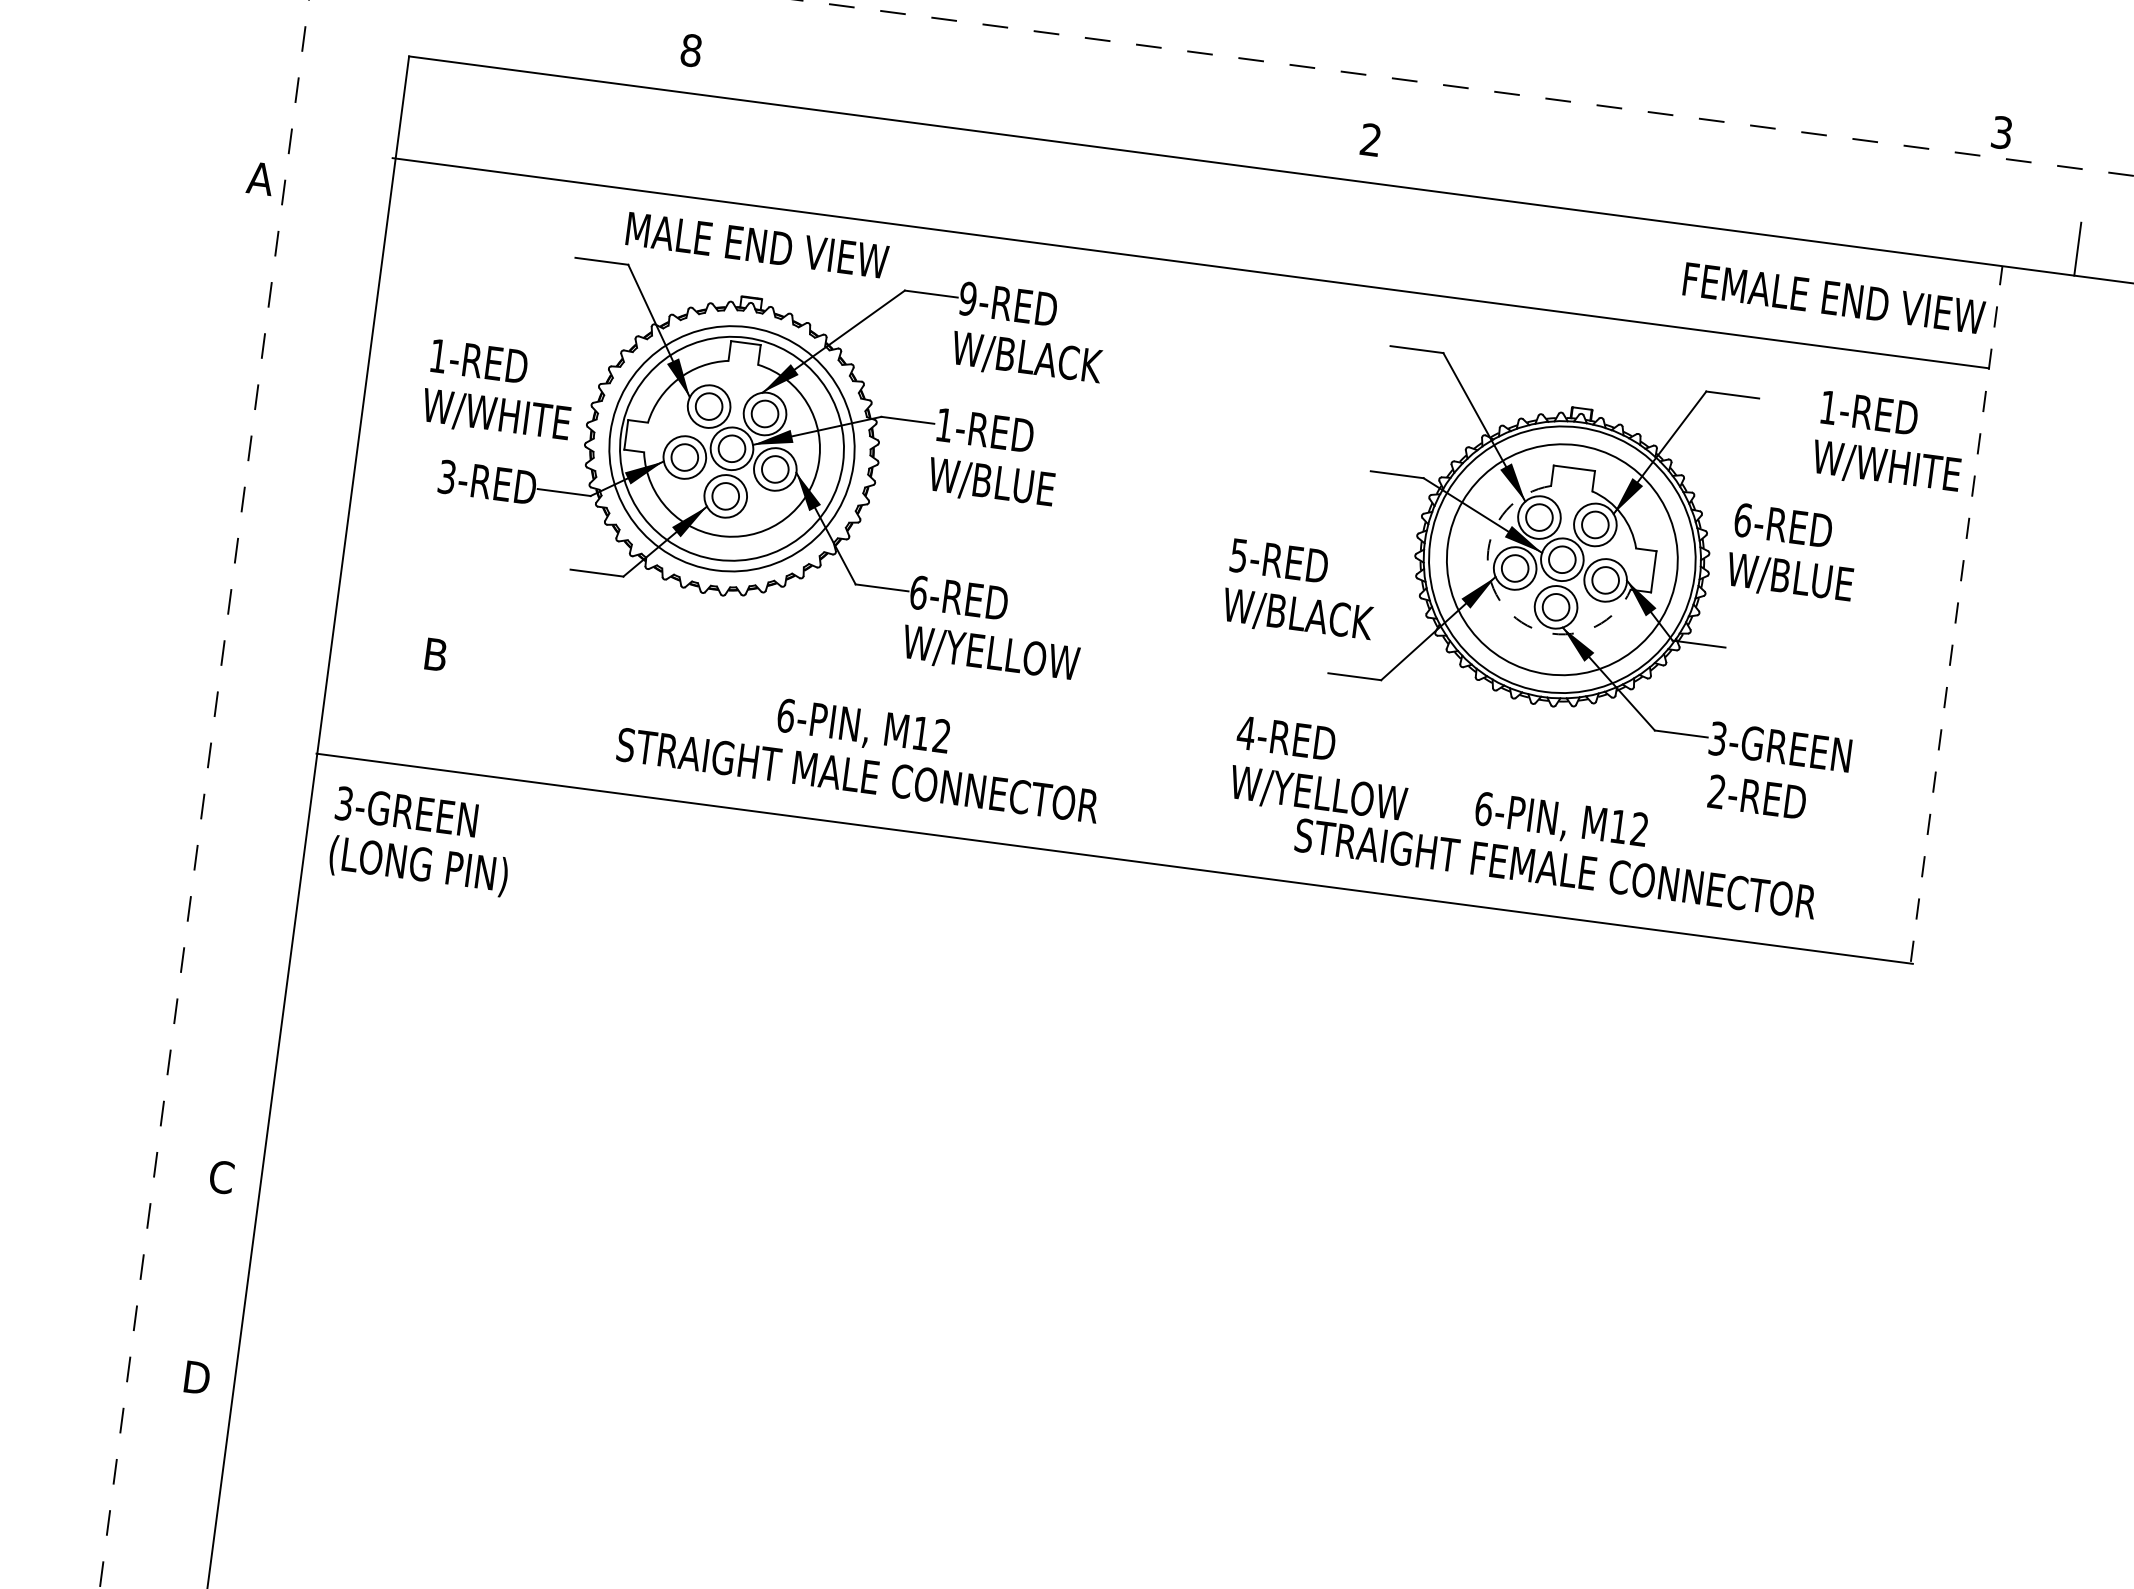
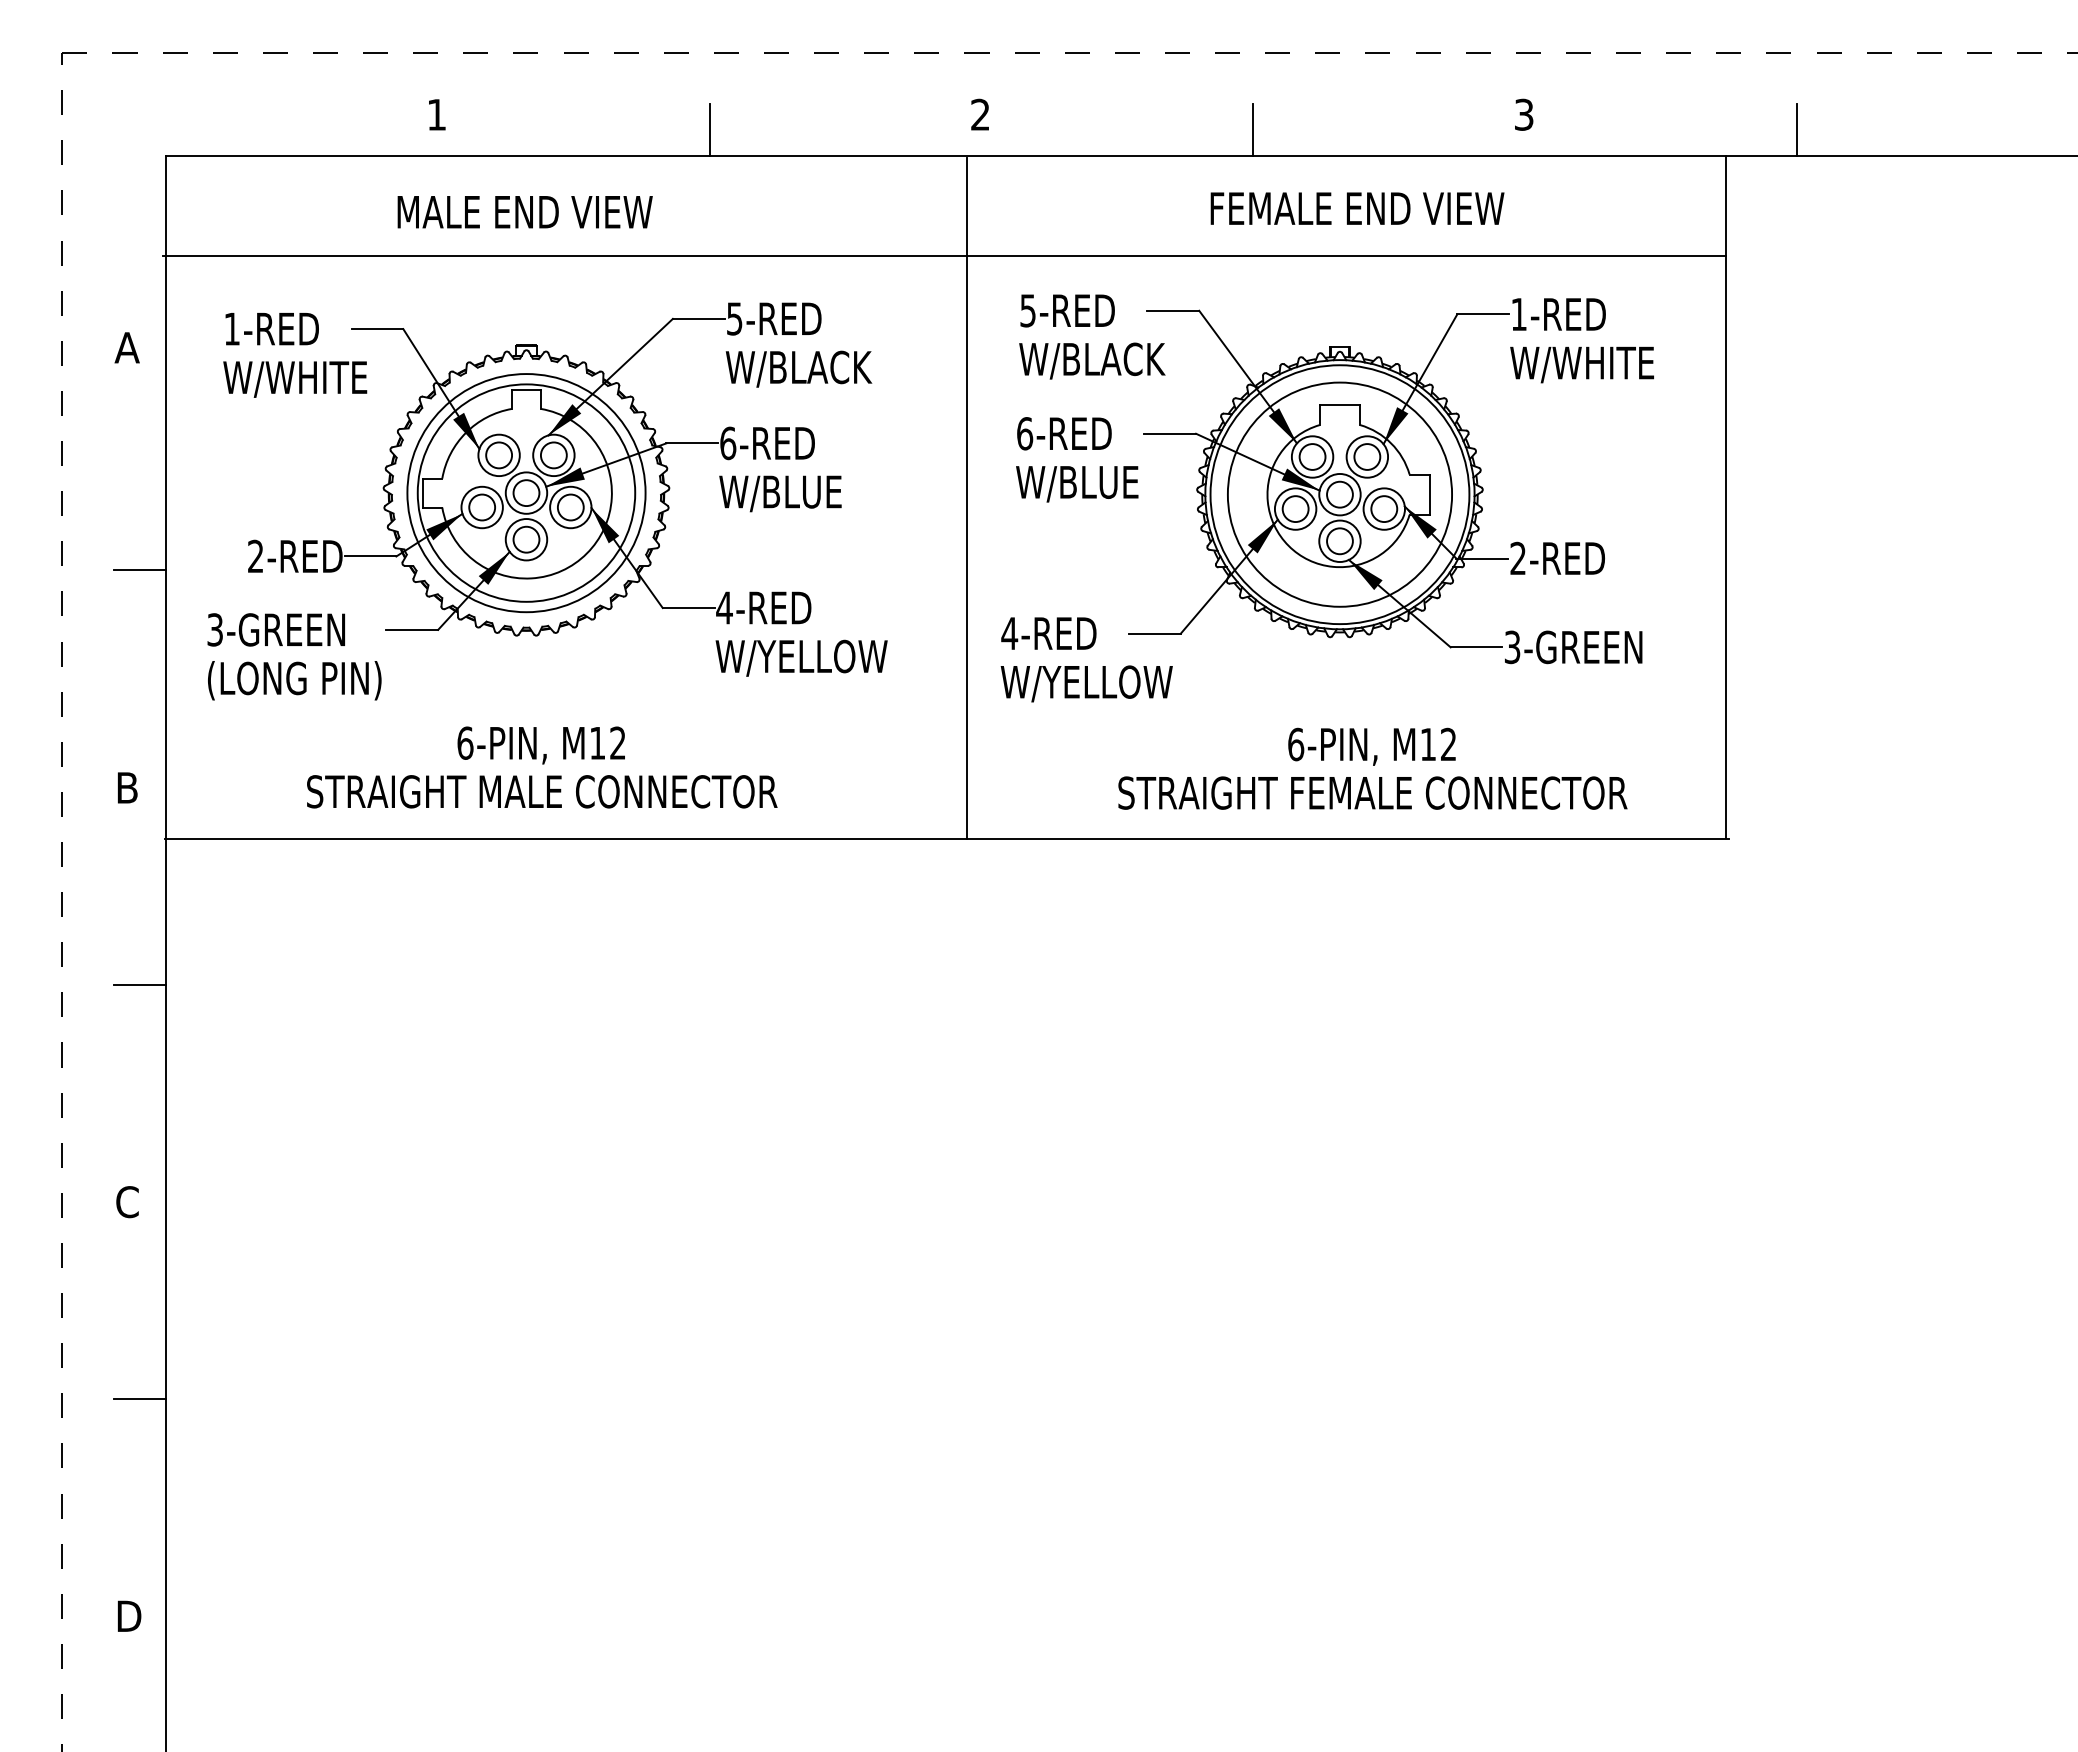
text: (691, 50) -> (436, 114), 8 -> 1
line: (967, 103) -> (709, 130), added
text: (2002, 132) -> (1524, 114), moved
text: (1369, 139) -> (979, 114), moved
line: (1523, 176) -> (1253, 130), added
text: (259, 178) -> (126, 347), moved
text: (756, 245) -> (524, 212), moved
text: (967, 298) -> (734, 318), 9-RED -> 5-RED
text: (1834, 298) -> (1357, 208), moved
text: (499, 391) -> (295, 355), moved
text: (944, 425) -> (728, 443), 1-RED -> 6-RED
text: (1888, 442) -> (1581, 340), moved
line: (326, 475) -> (139, 570), added
text: (446, 477) -> (255, 556), 3-RED -> 2-RED
line: (1180, 513) -> (966, 498), added
text: (1793, 553) -> (1077, 459), moved
text: (1301, 590) -> (1092, 336), moved
text: (918, 592) -> (724, 607), 6-RED -> 4-RED
arc: (1502, 604) -> (1288, 545), dashed -> solid
line: (1956, 613) -> (1726, 496), dashed -> solid
text: (435, 654) -> (127, 787), moved
text: (861, 750) -> (542, 767), moved
text: (1321, 769) -> (1086, 659), moved
text: (1757, 796) -> (1557, 557), moved
text: (421, 841) -> (294, 656), moved
line: (270, 898) -> (139, 984), added
text: (221, 1177) -> (127, 1202), moved
line: (215, 1321) -> (139, 1398), added
text: (197, 1377) -> (129, 1615), moved

